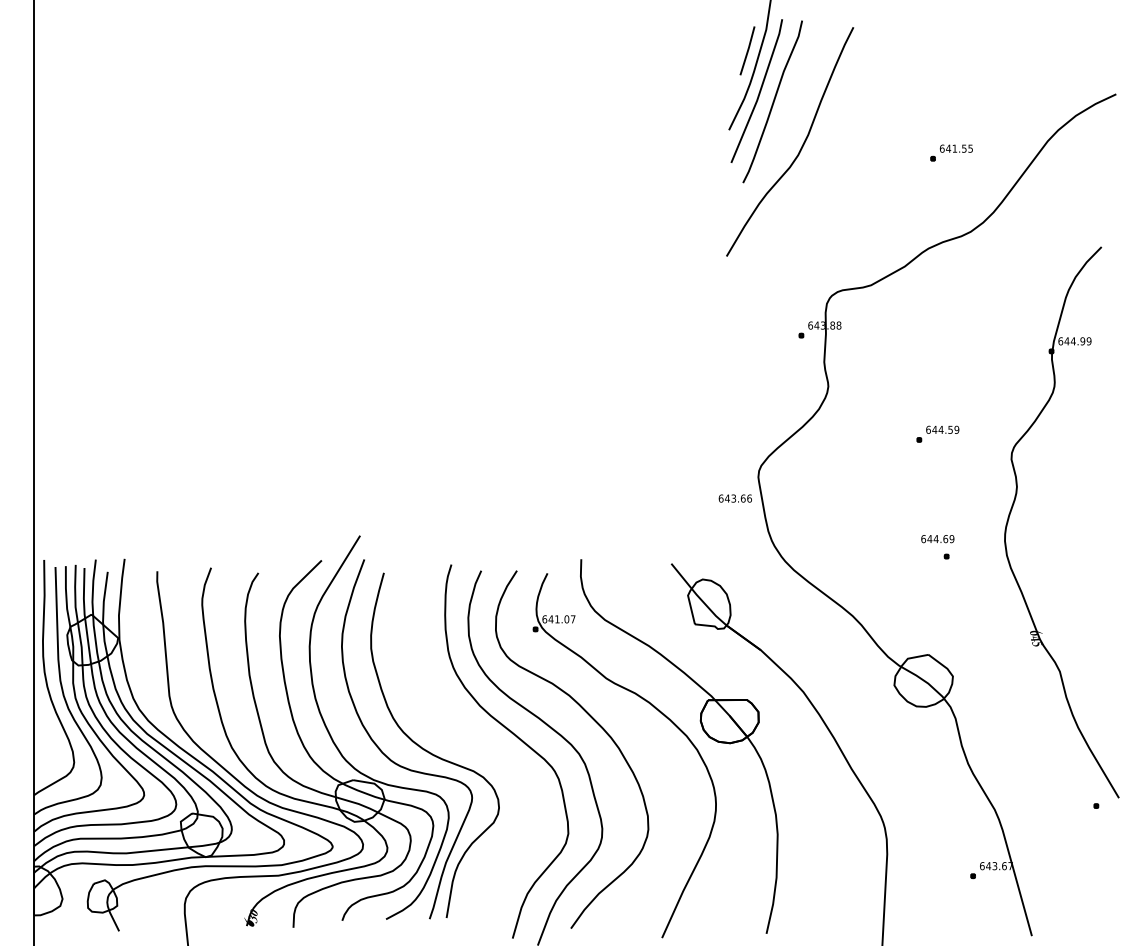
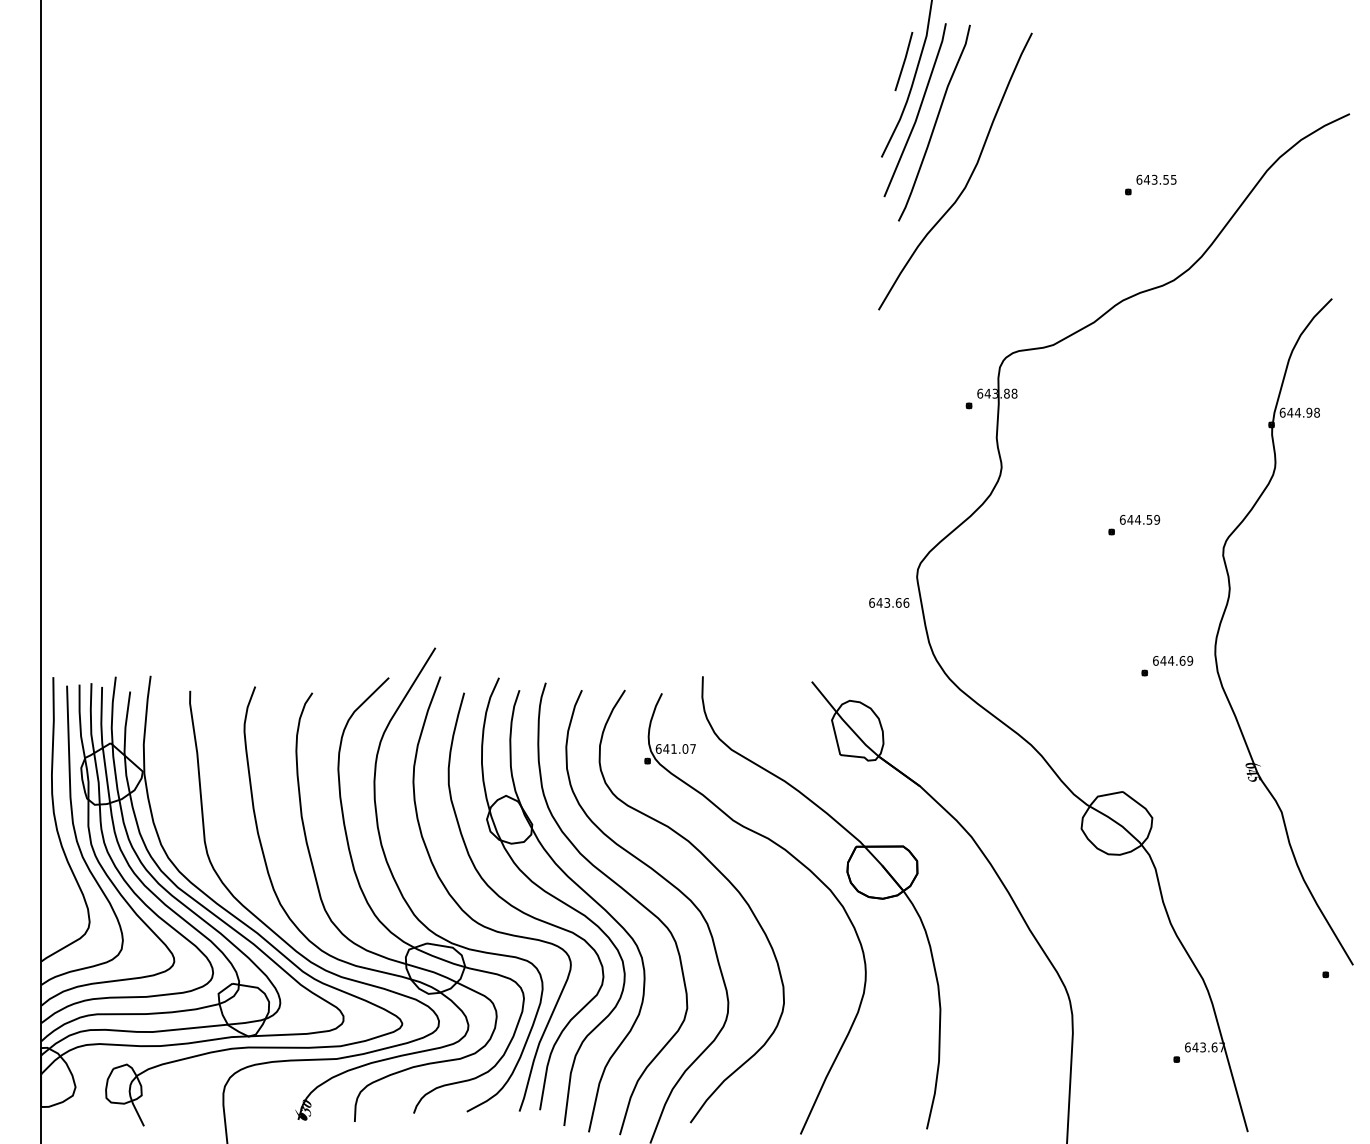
text: (954, 148) -> (1154, 179), 641.55 -> 643.55
text: (1088, 341) -> (1316, 412), 644.99 -> 644.98
text: (938, 538) -> (1173, 660), moved
part: (466, 747) -> (563, 904), added

